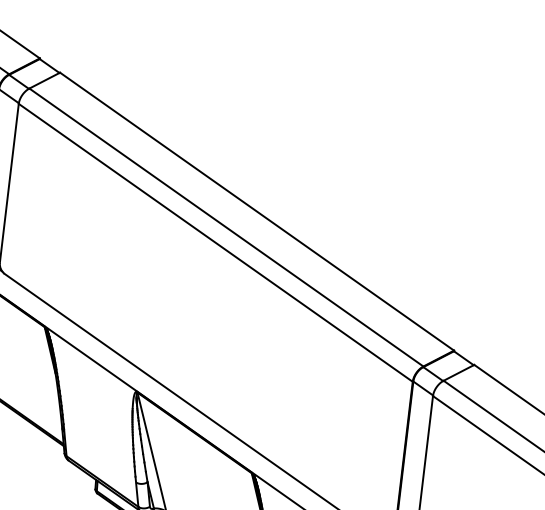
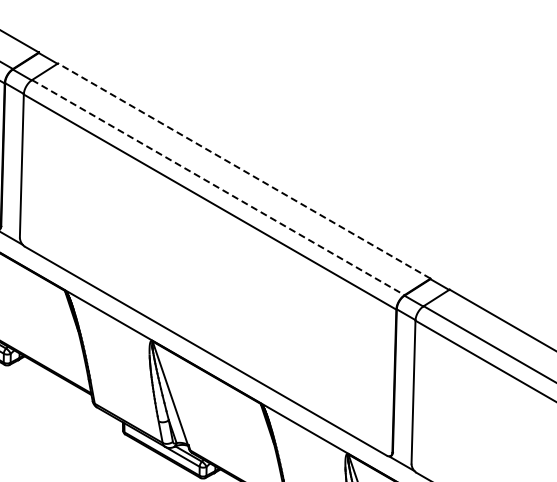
line: (256, 210) -> (243, 170), solid -> dashed
line: (226, 227) -> (218, 187), solid -> dashed

